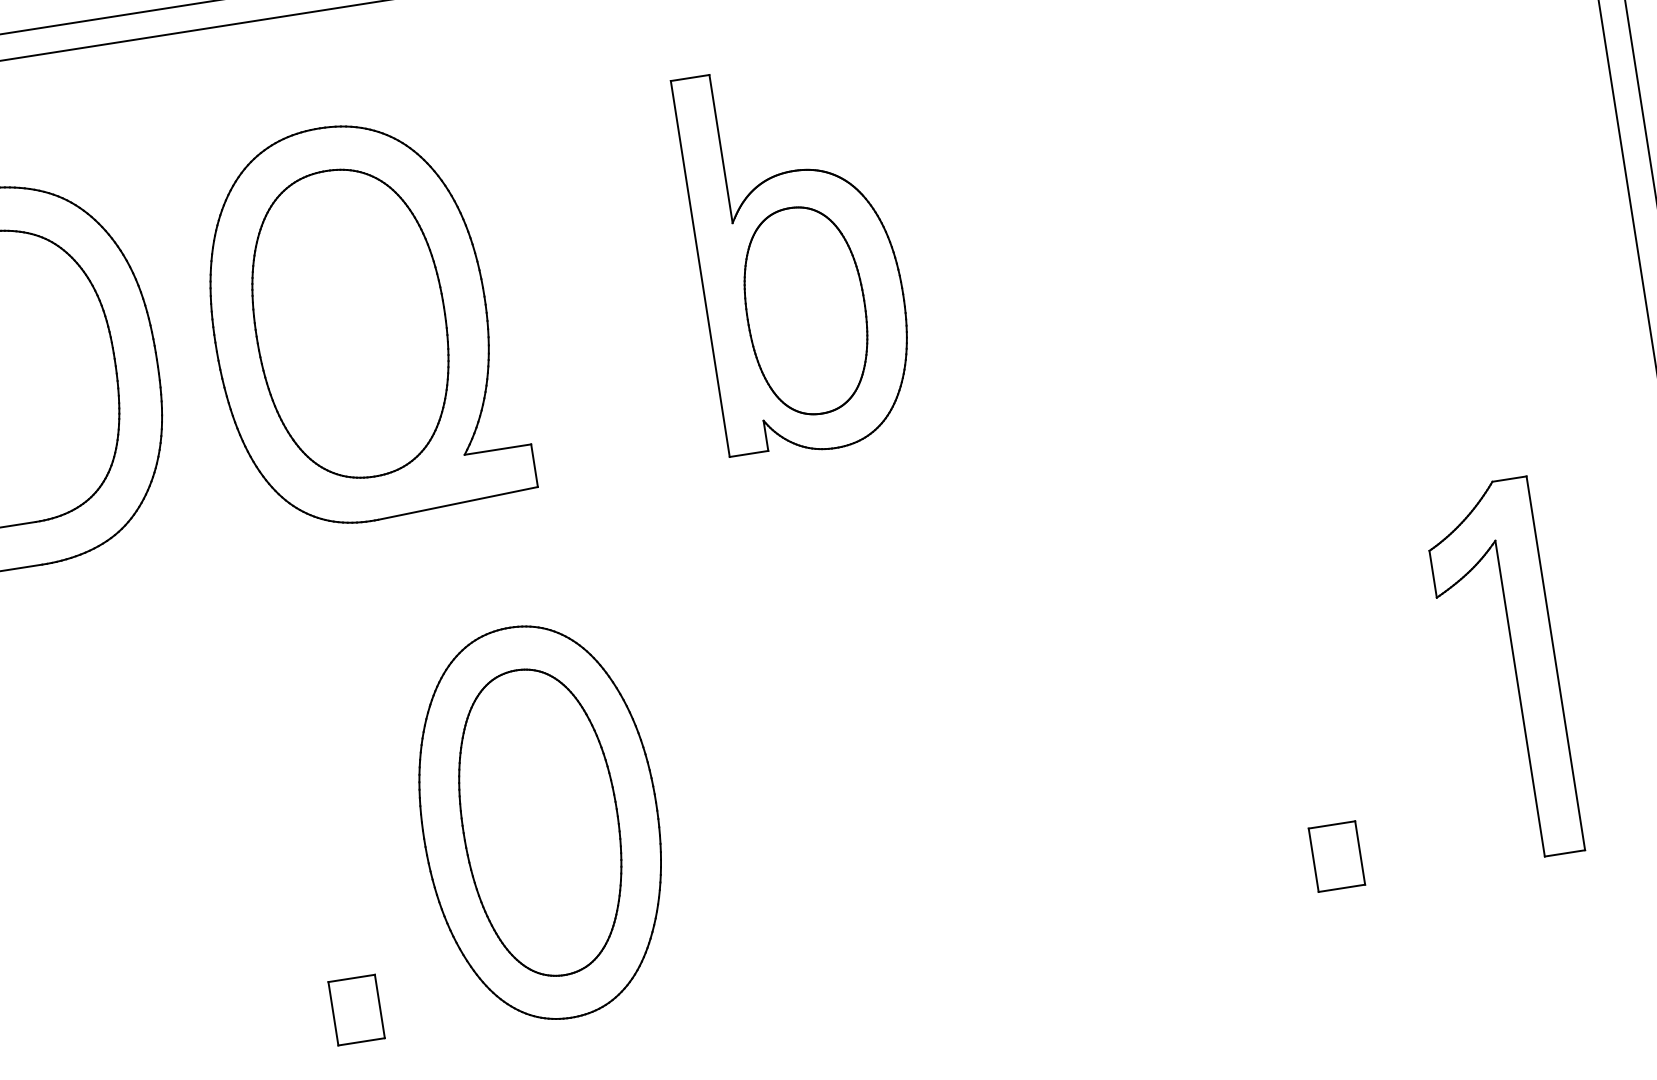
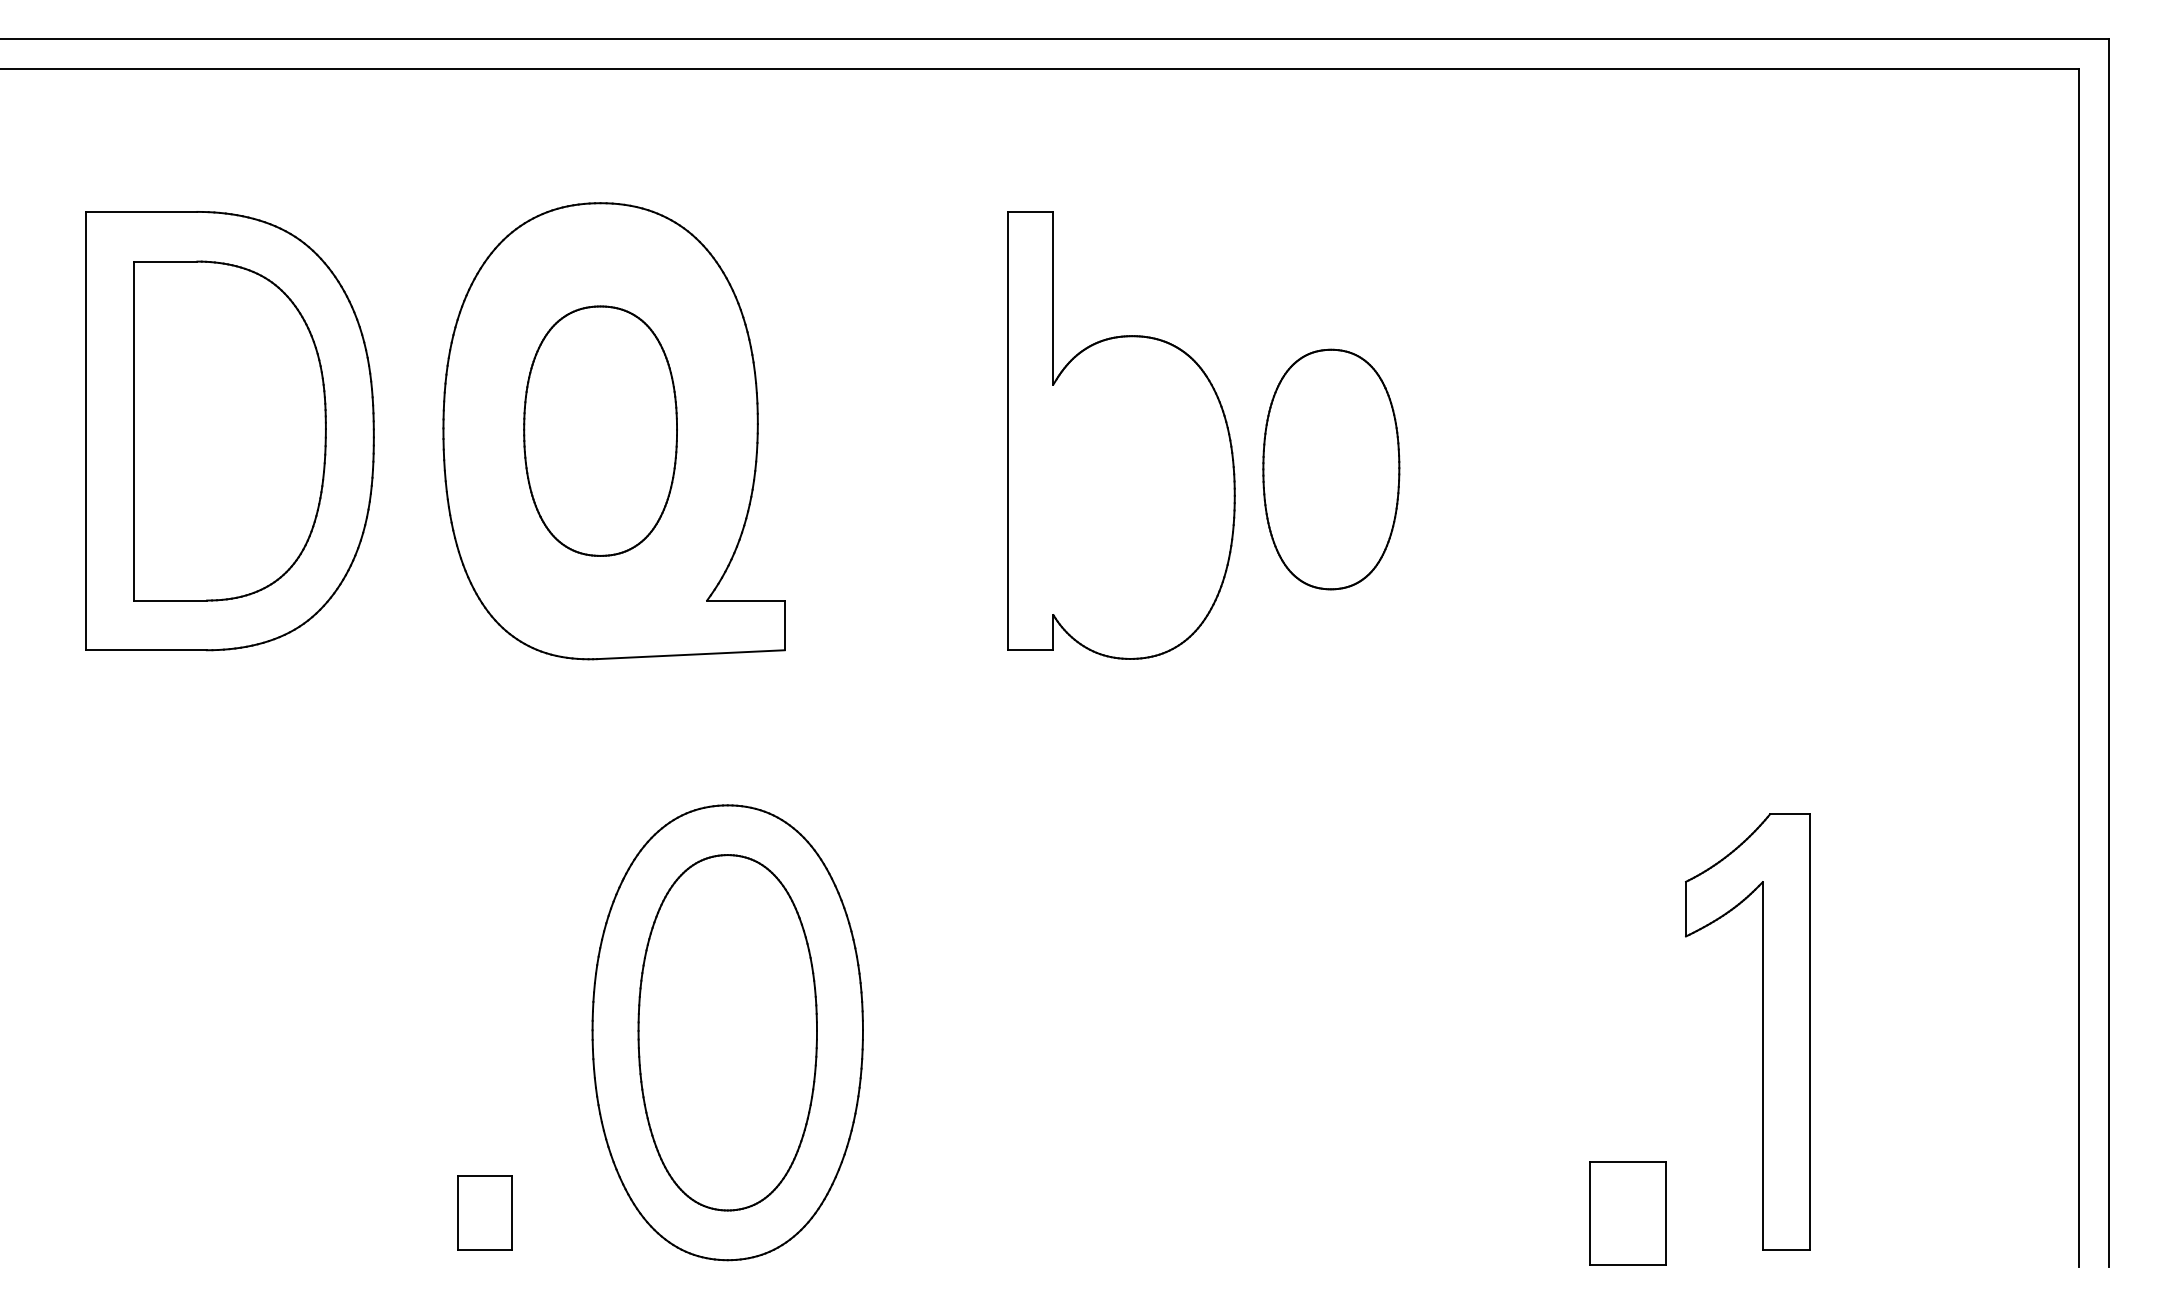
part: (806, 310) -> (1331, 469), moved
part: (350, 324) -> (600, 431), size x0.7
part: (1515, 668) -> (1762, 1031), moved
part: (1336, 856) -> (1627, 1212), size x1.4

